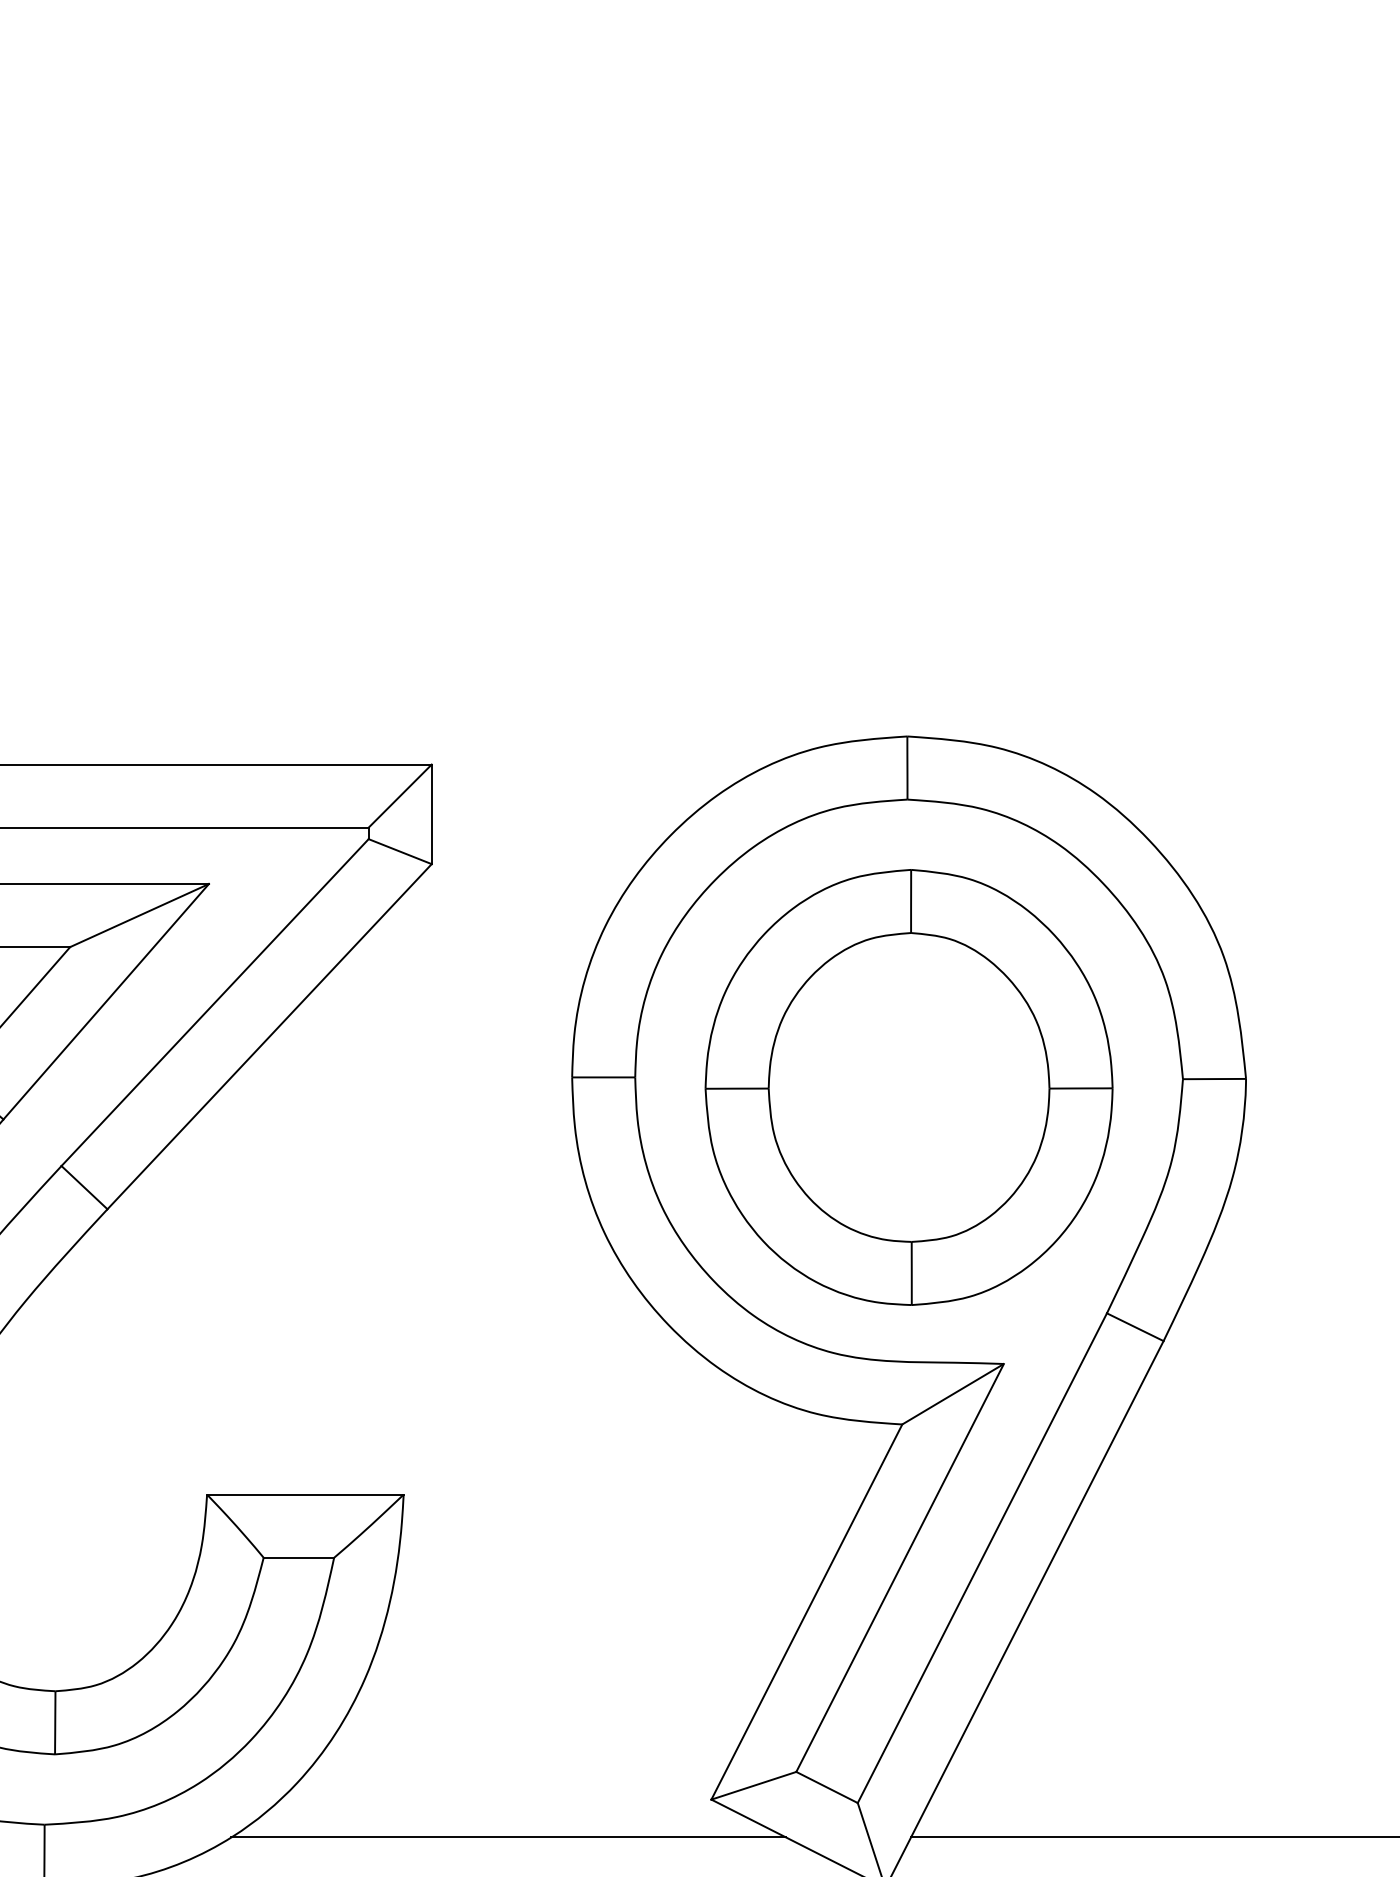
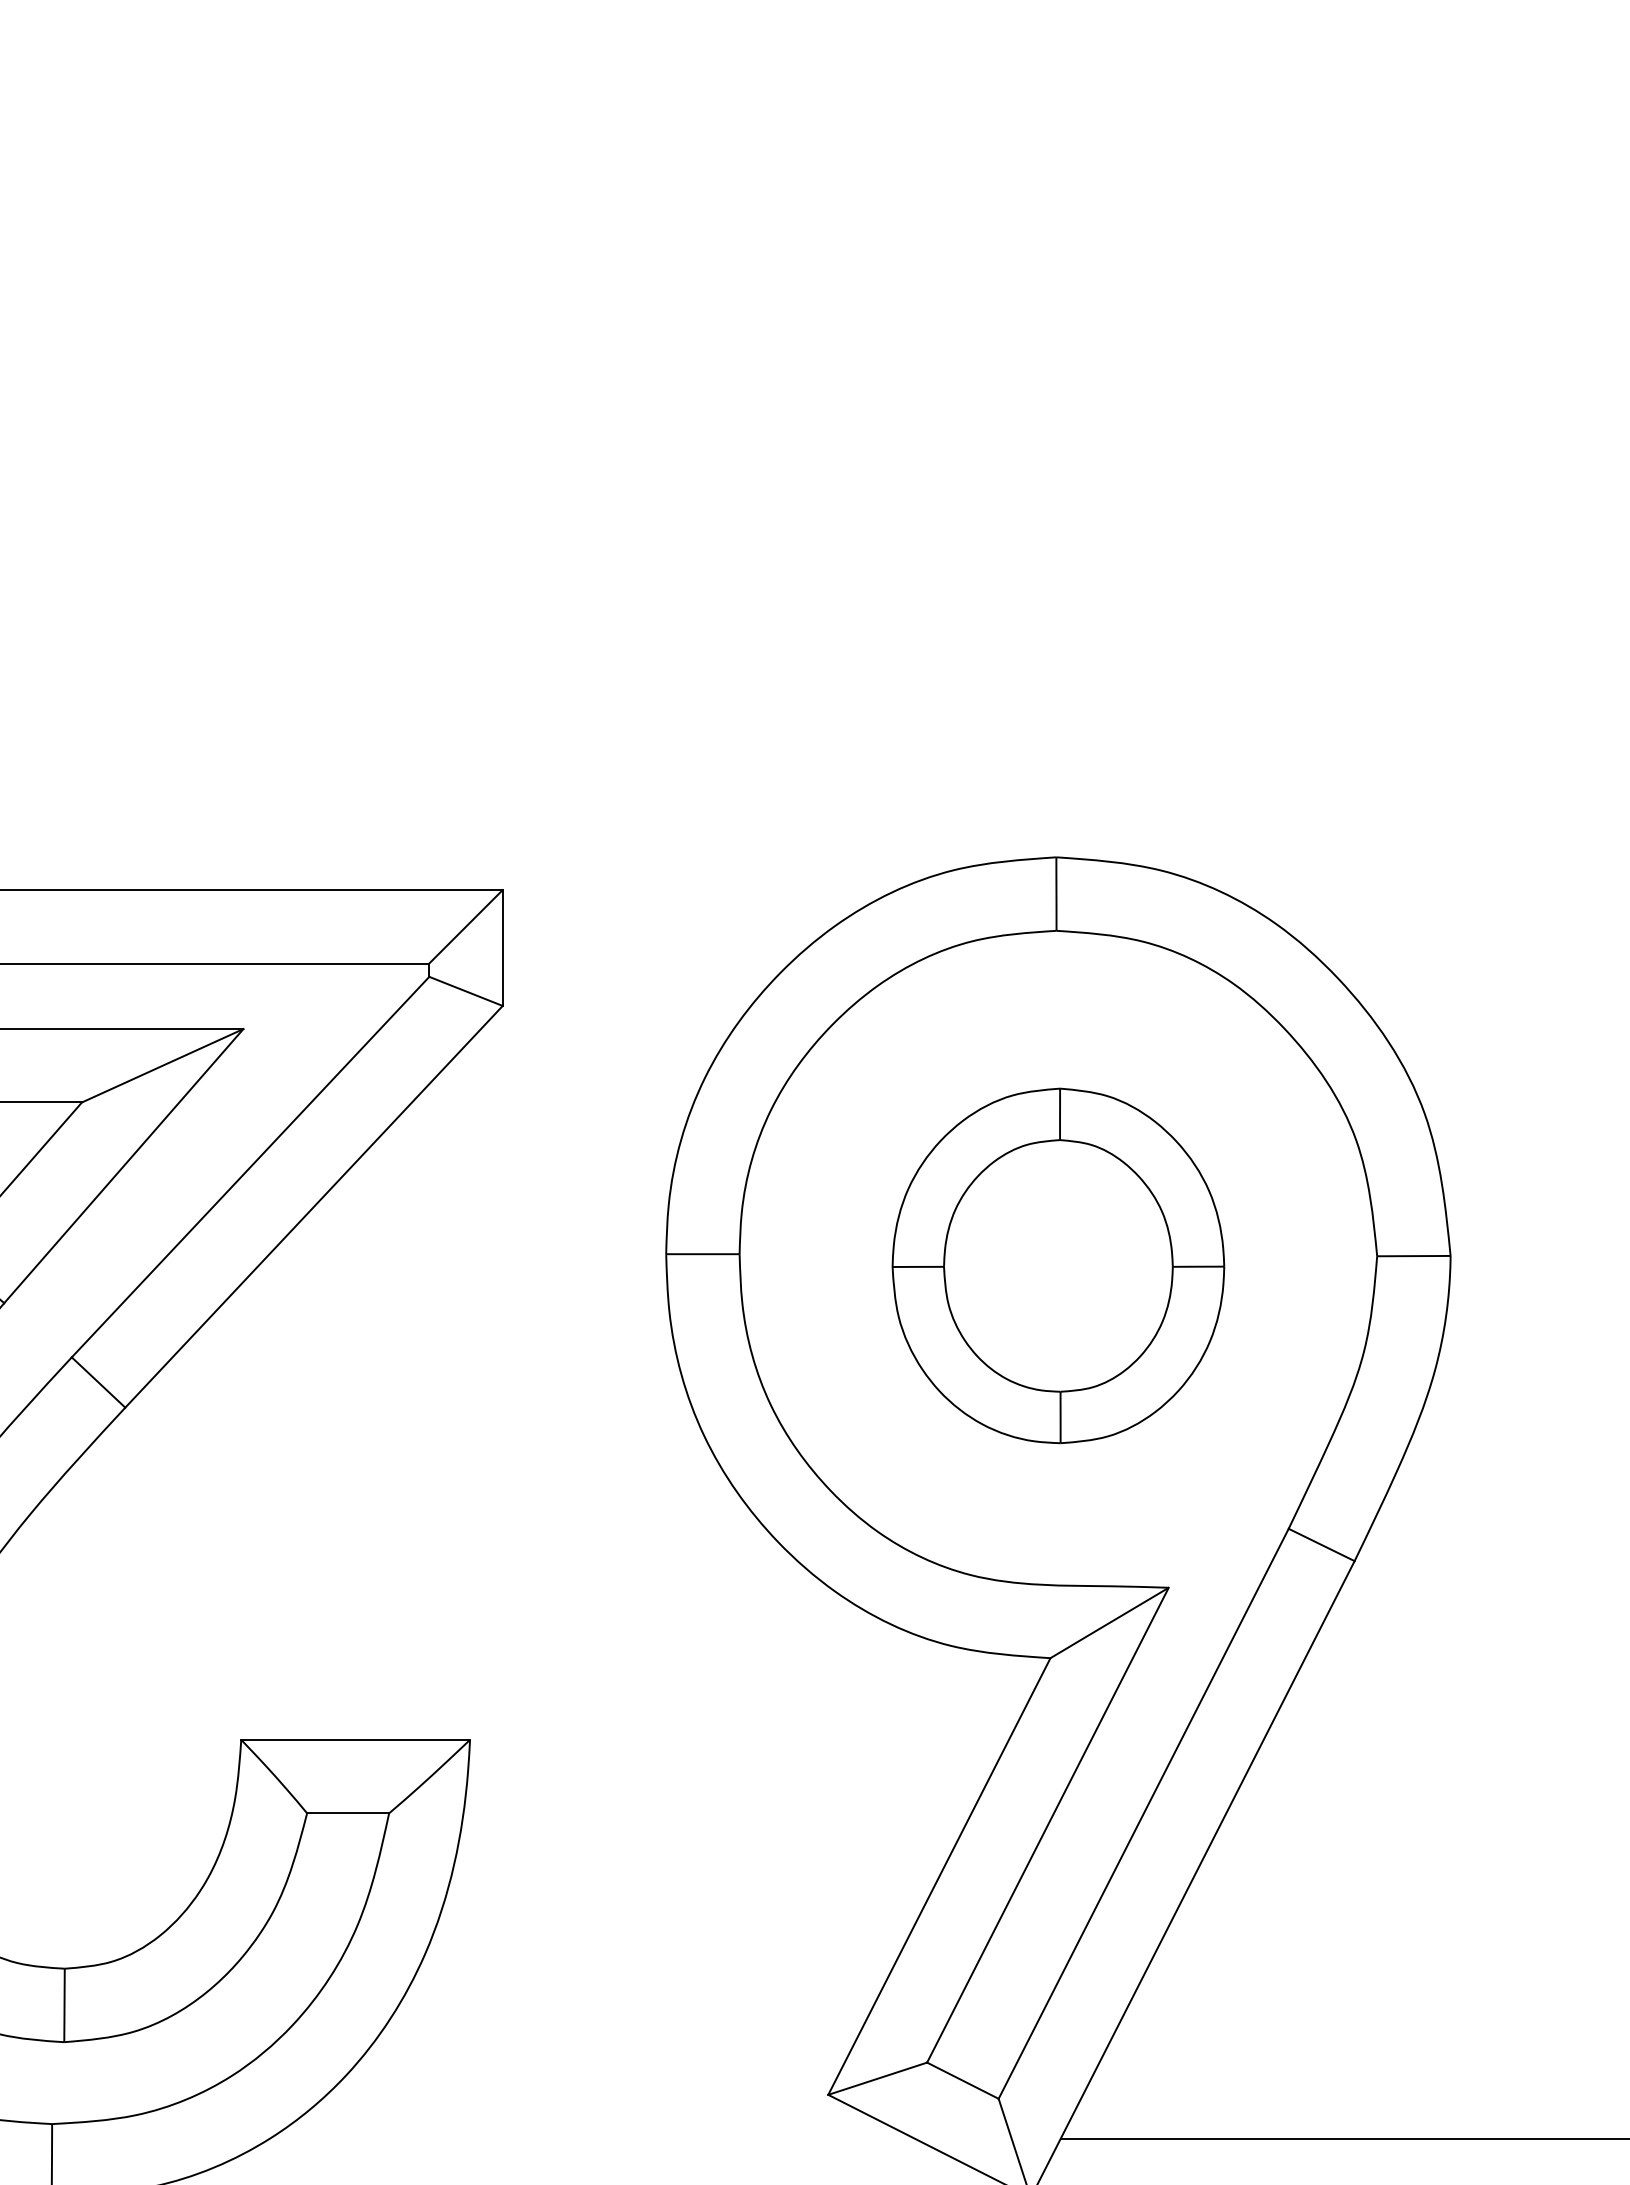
part: (909, 1087) -> (1058, 1265), size x0.7
line: (508, 1837) -> (592, 2138), removed

